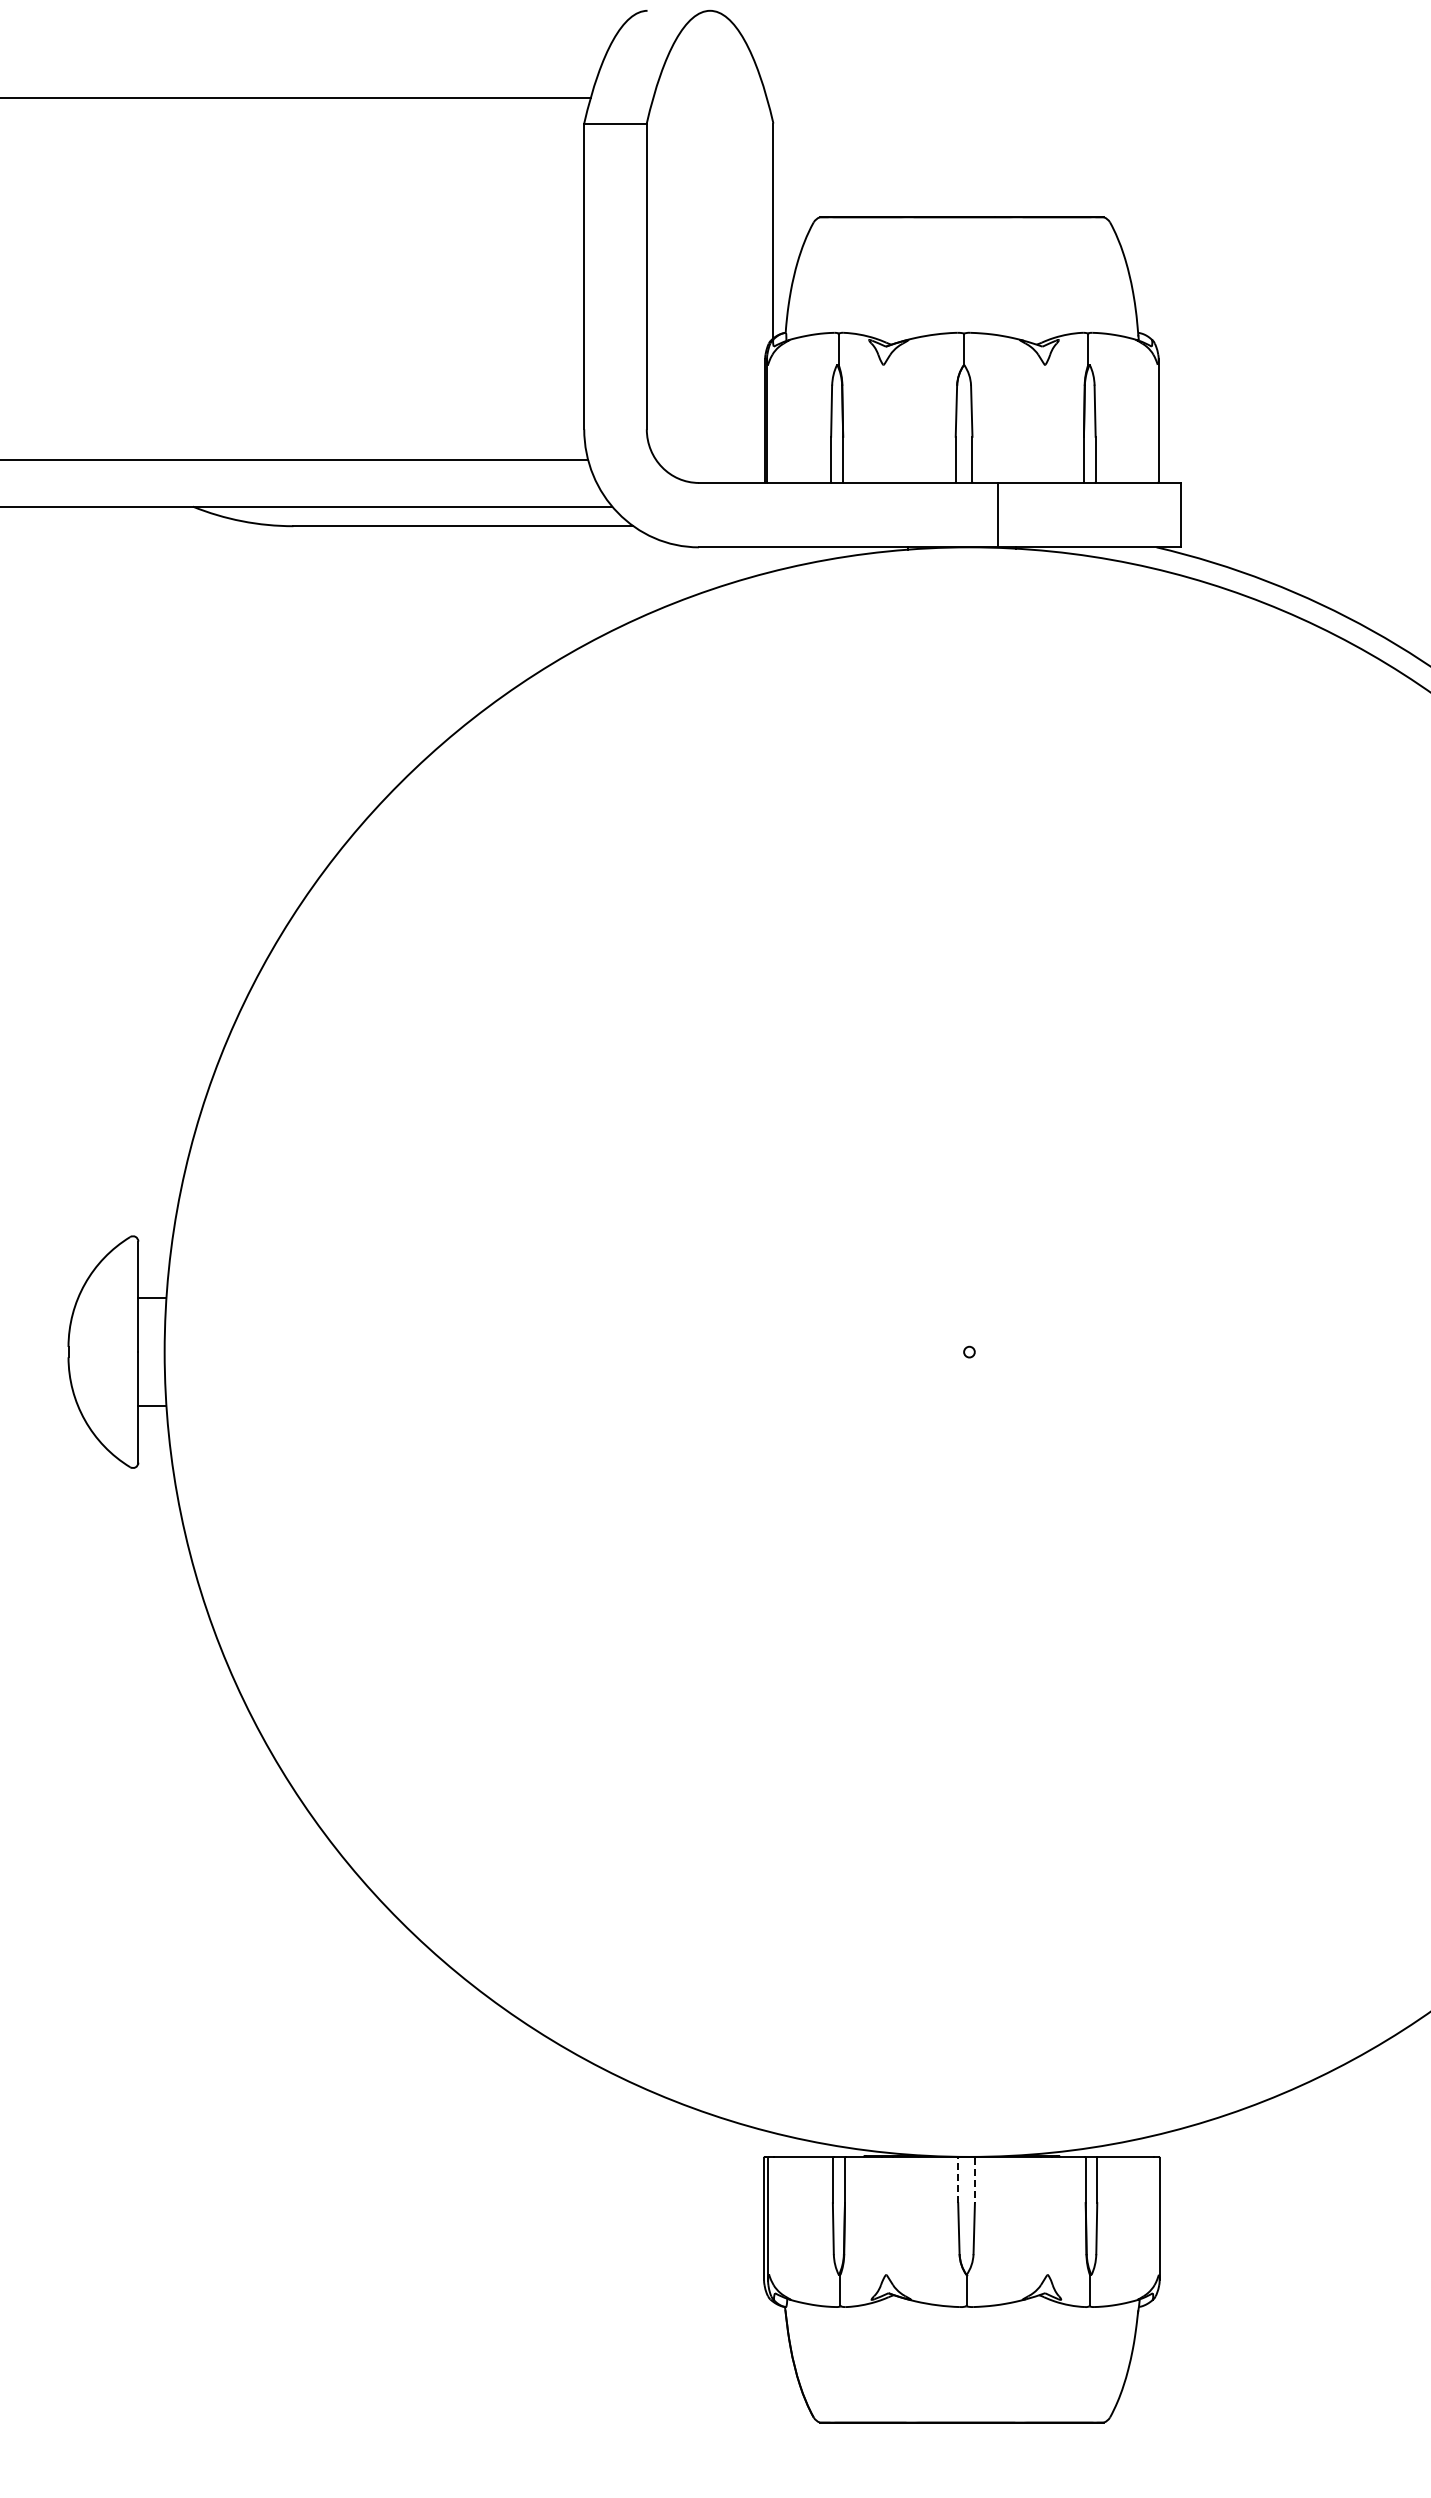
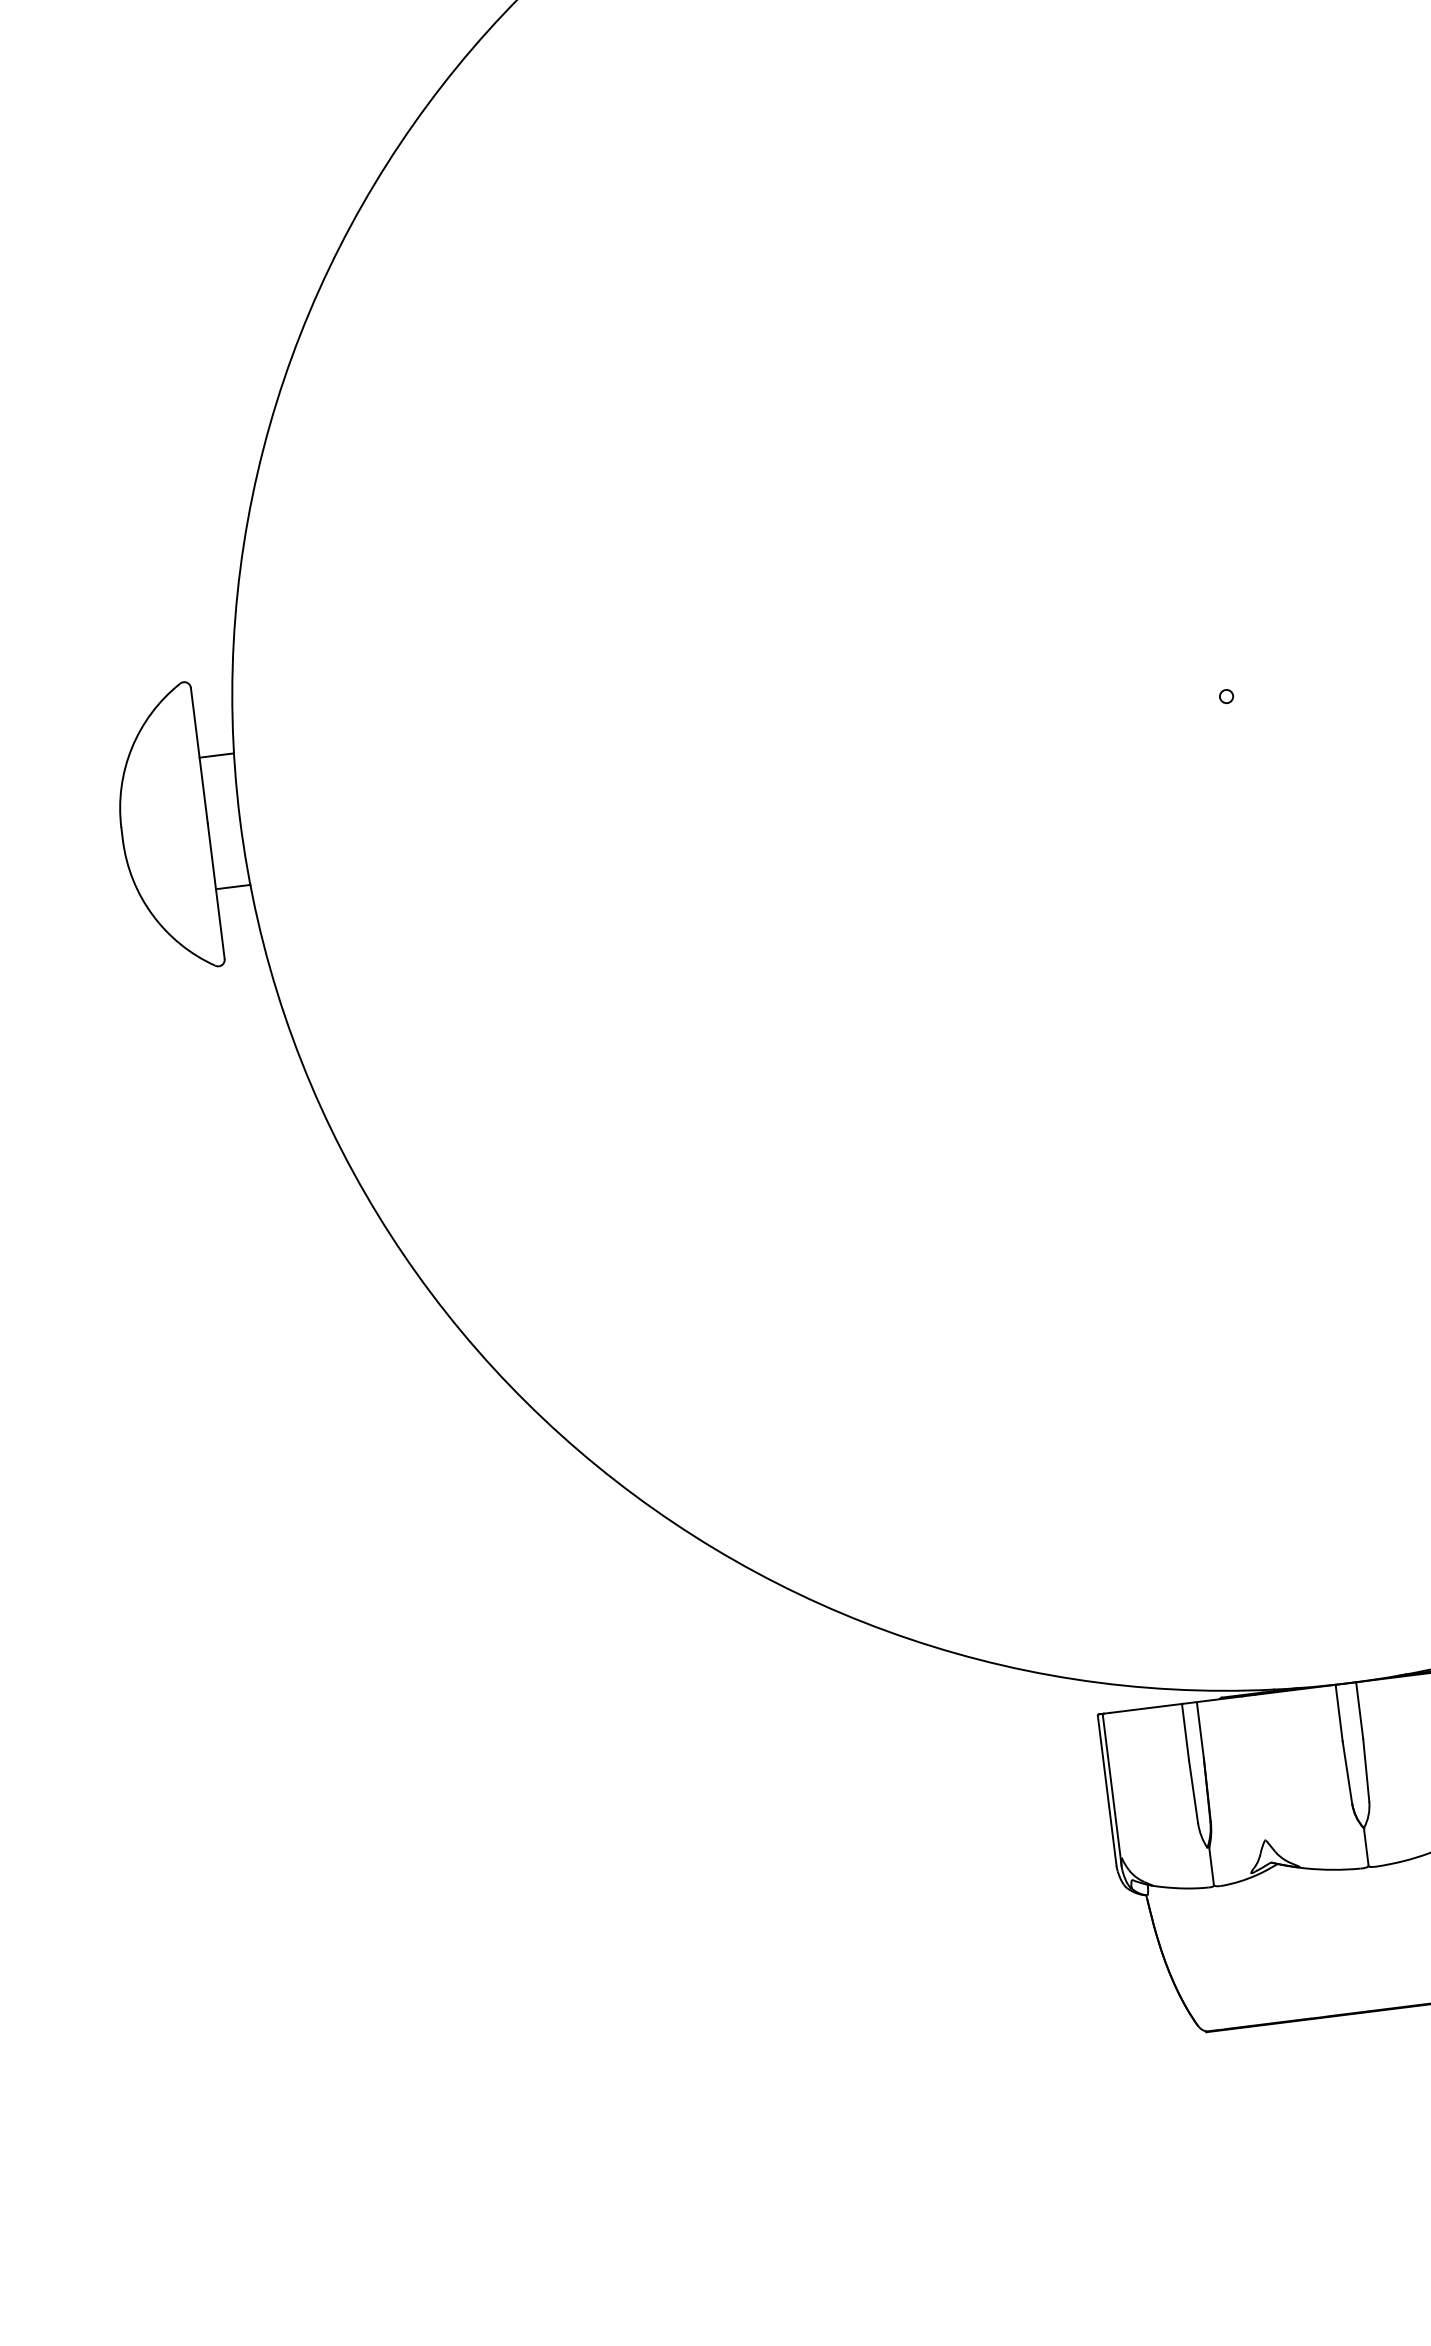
line: (958, 2180) -> (1339, 1713), dashed -> solid
line: (974, 2180) -> (1359, 1711), dashed -> solid

